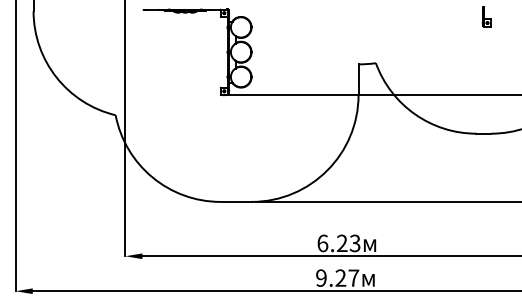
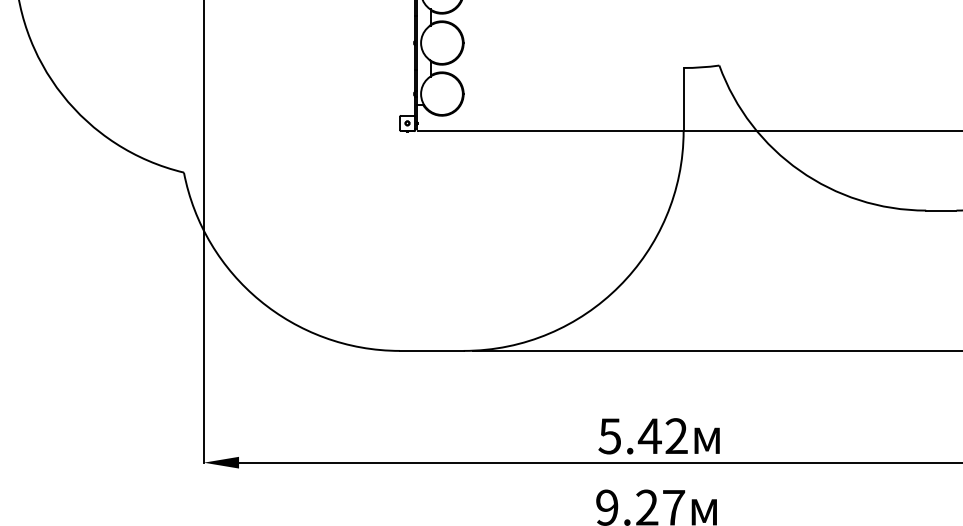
text: (338, 243) -> (642, 436), 6.23 -> 5.42

